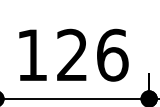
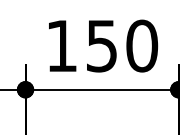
text: (92, 54) -> (122, 45), 126 -> 150

